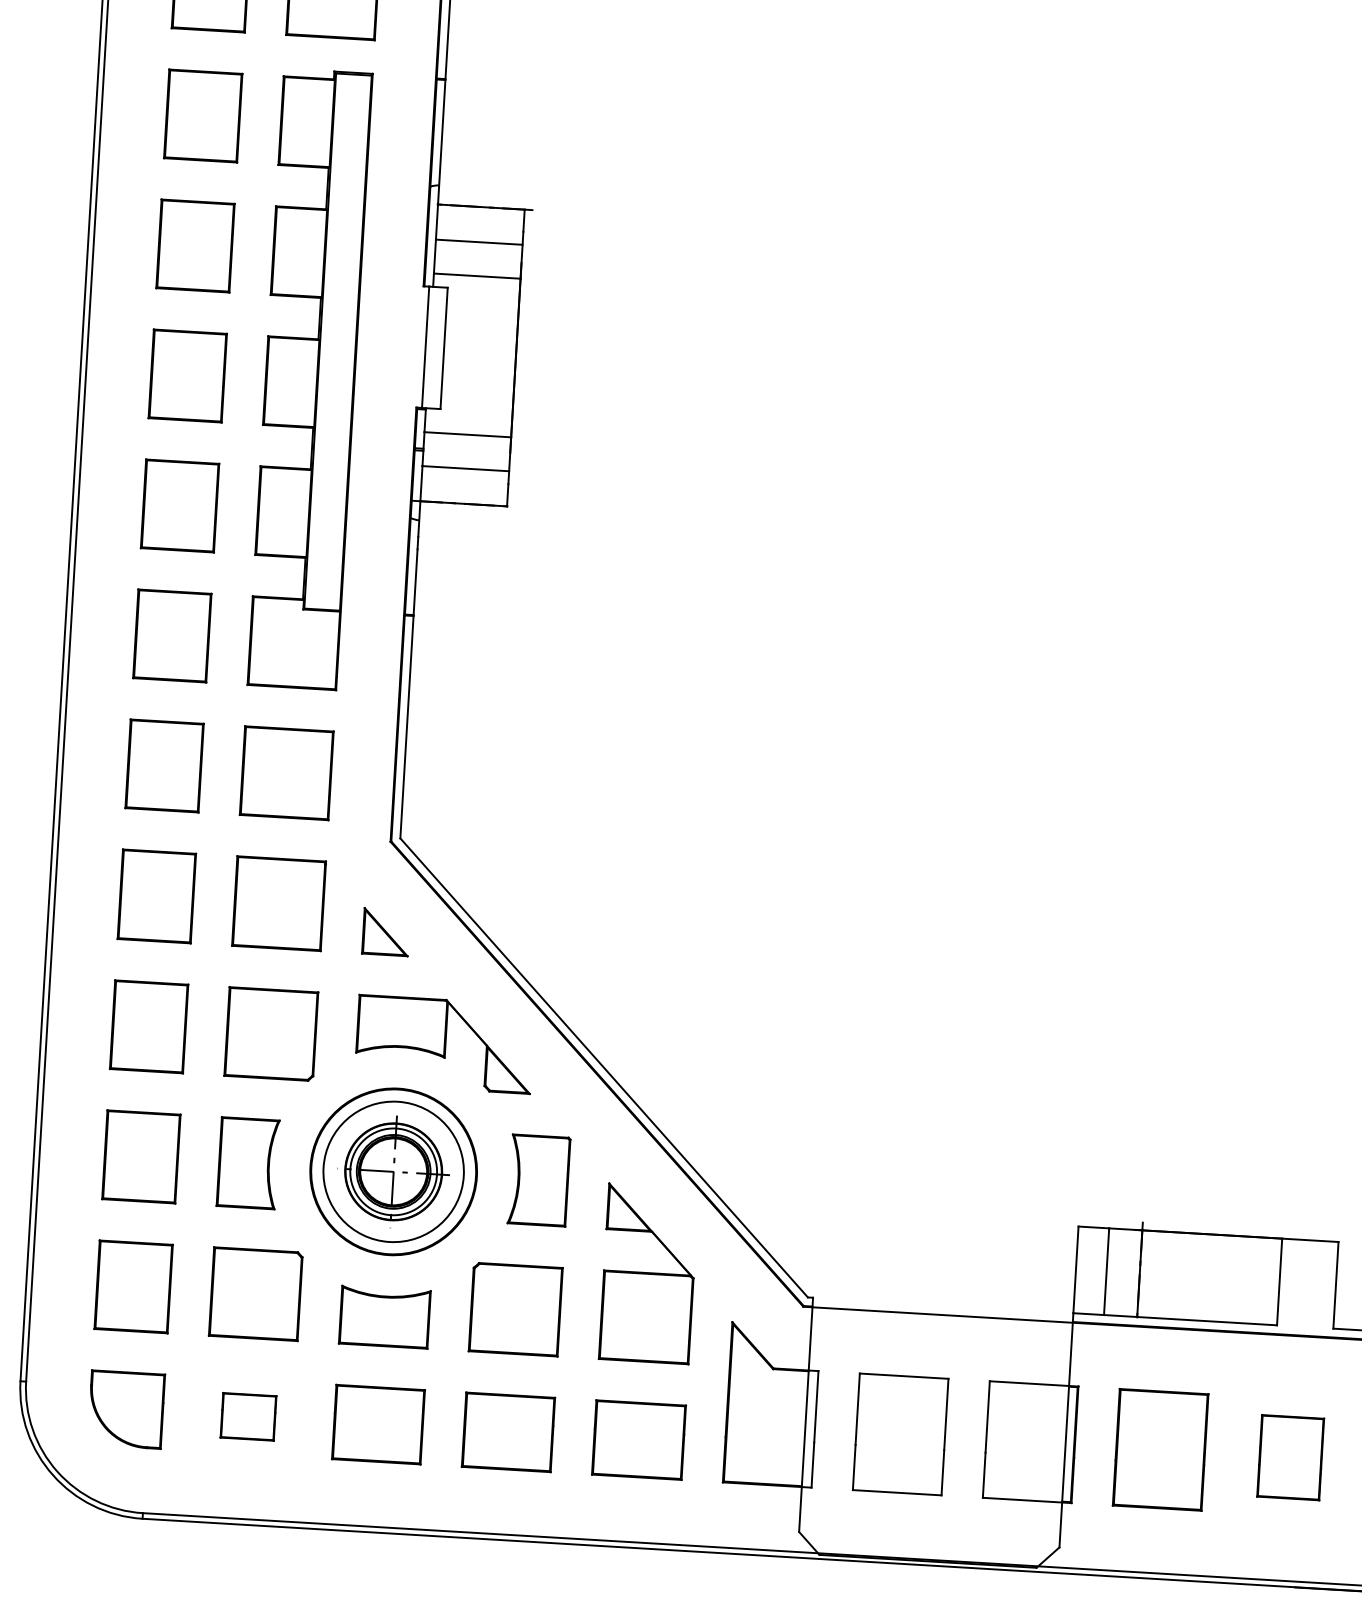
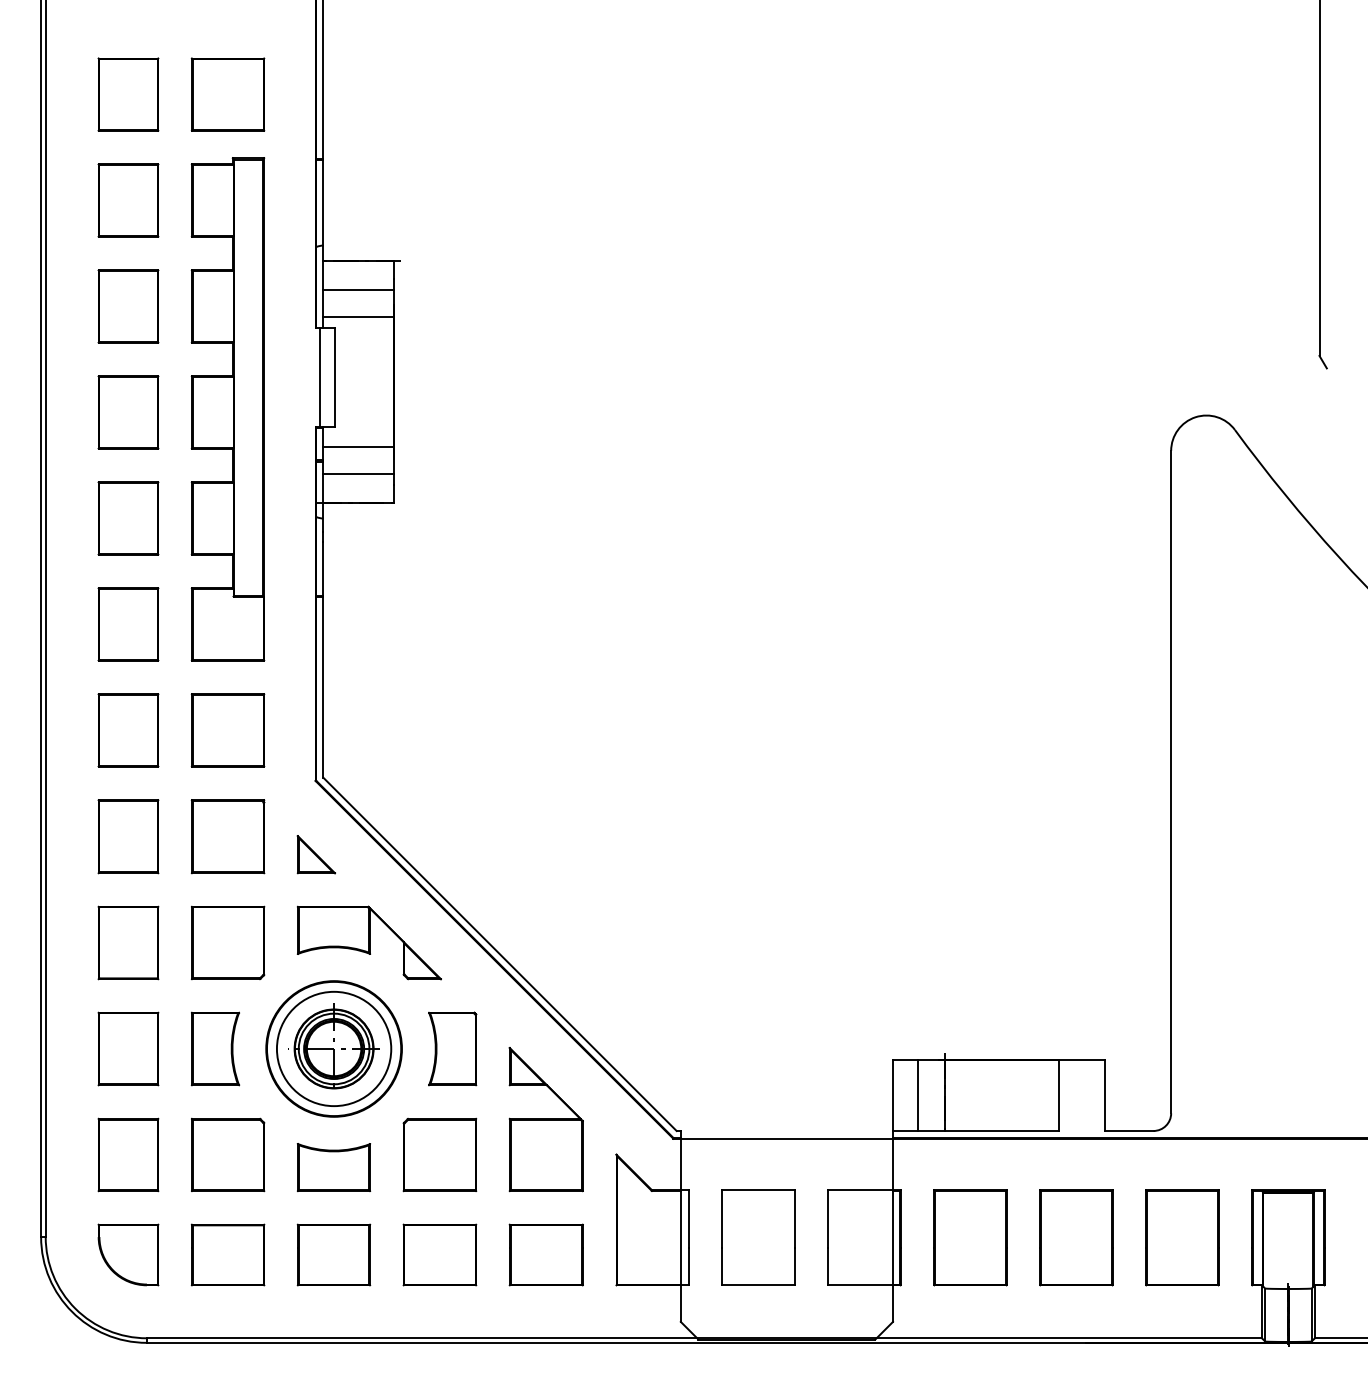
part: (247, 1416) -> (227, 1254), size x1.67
part: (1290, 1457) -> (1076, 1237), size x1.43

